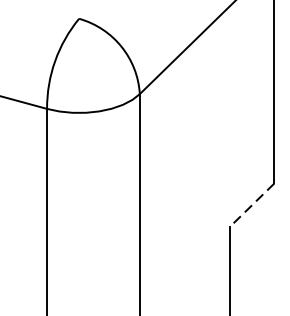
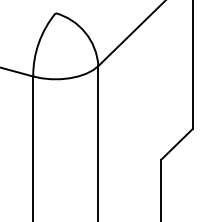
line: (251, 205) -> (176, 144), dashed -> solid

